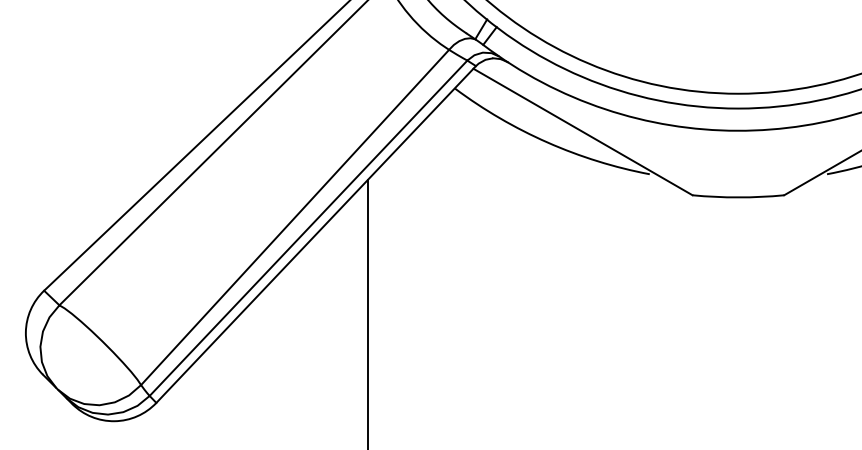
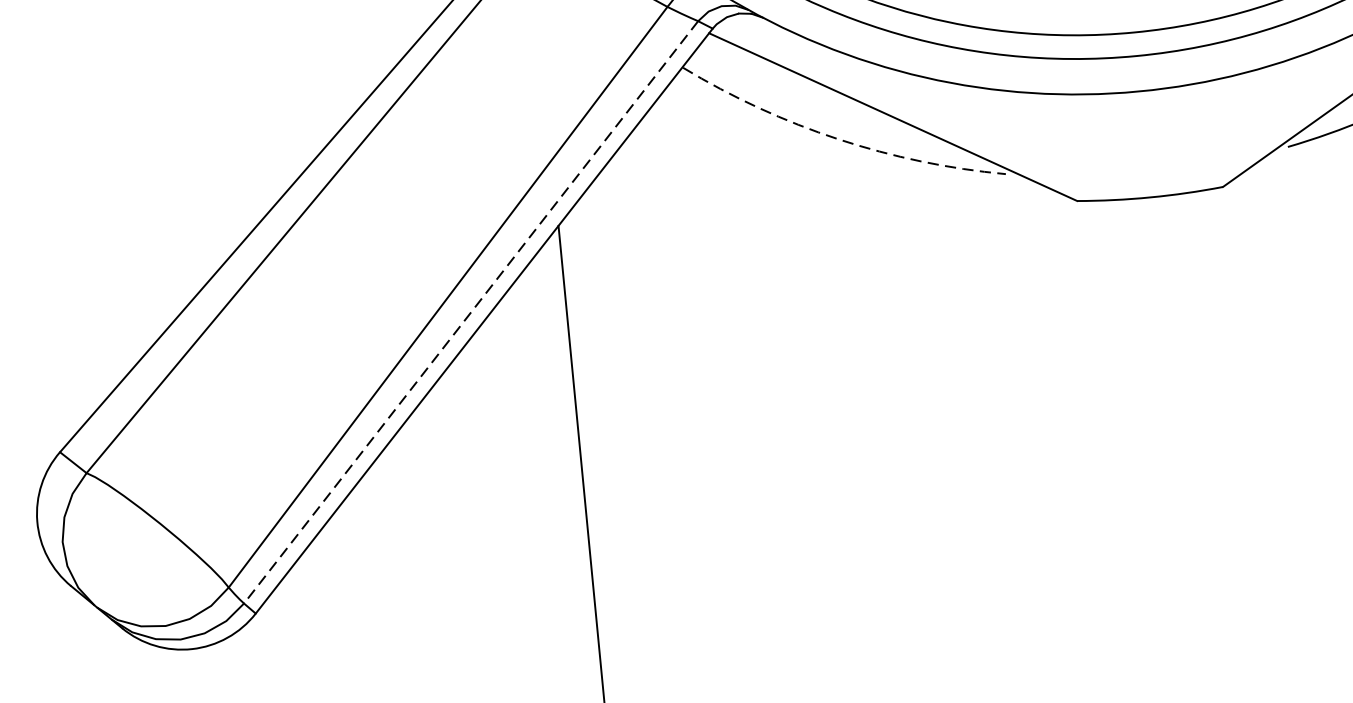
arc: (547, 142) -> (838, 139), solid -> dashed
line: (308, 228) -> (471, 312), solid -> dashed

